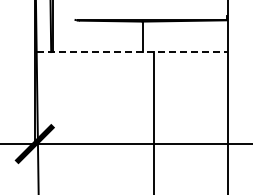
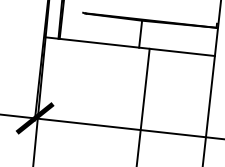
line: (132, 52) -> (130, 47), dashed -> solid

